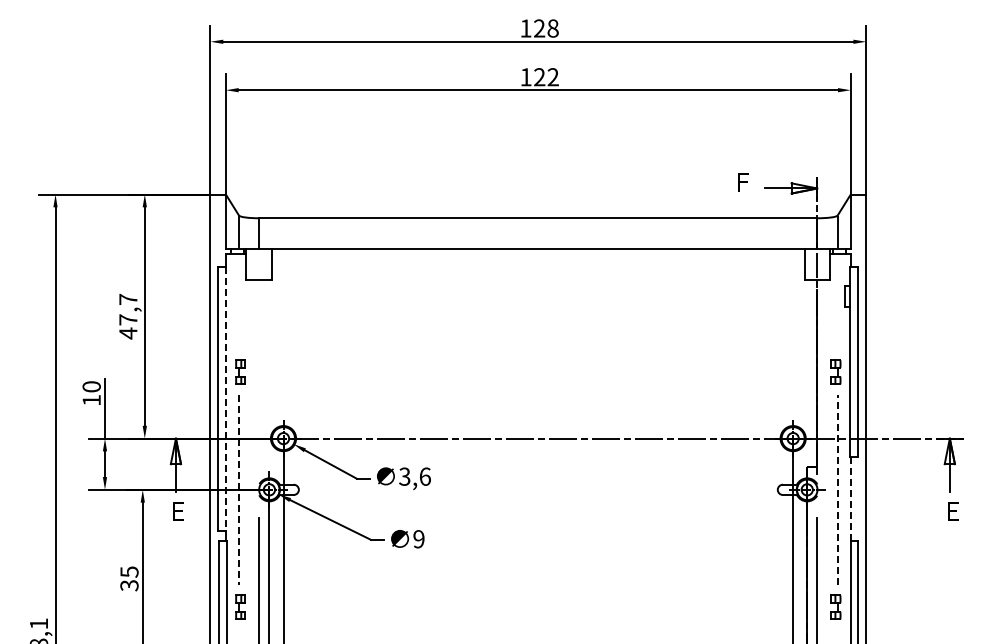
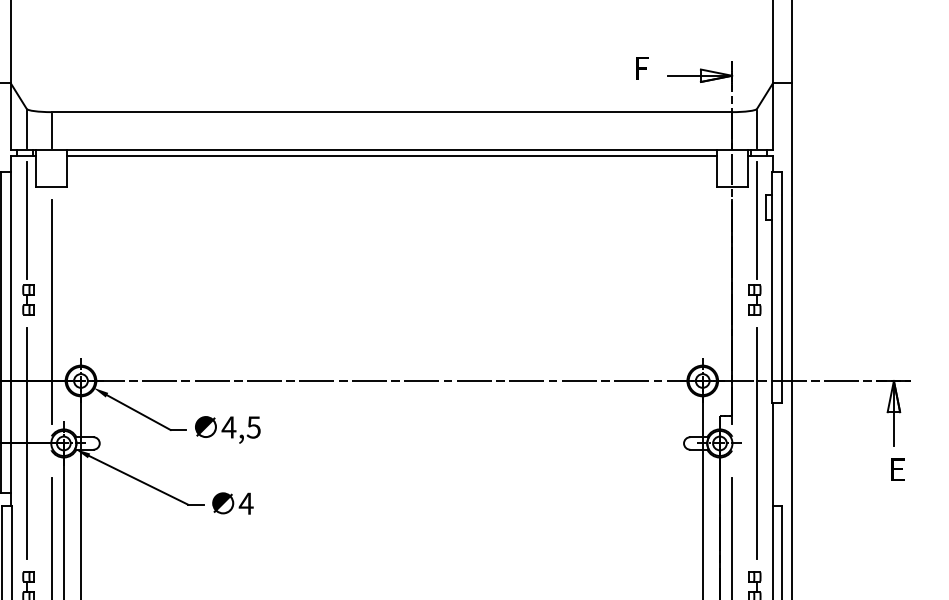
line: (538, 254) -> (392, 156), added
line: (239, 306) -> (27, 219), added
line: (837, 306) -> (756, 219), added
line: (259, 381) -> (51, 311), added
line: (225, 398) -> (10, 332), dashed -> solid
text: (414, 476) -> (240, 427), 3,6 -> 4,5
line: (239, 489) -> (27, 443), dashed -> solid
line: (837, 489) -> (756, 443), dashed -> solid
line: (850, 499) -> (772, 455), dashed -> solid
text: (418, 539) -> (245, 504), 9 -> 4

